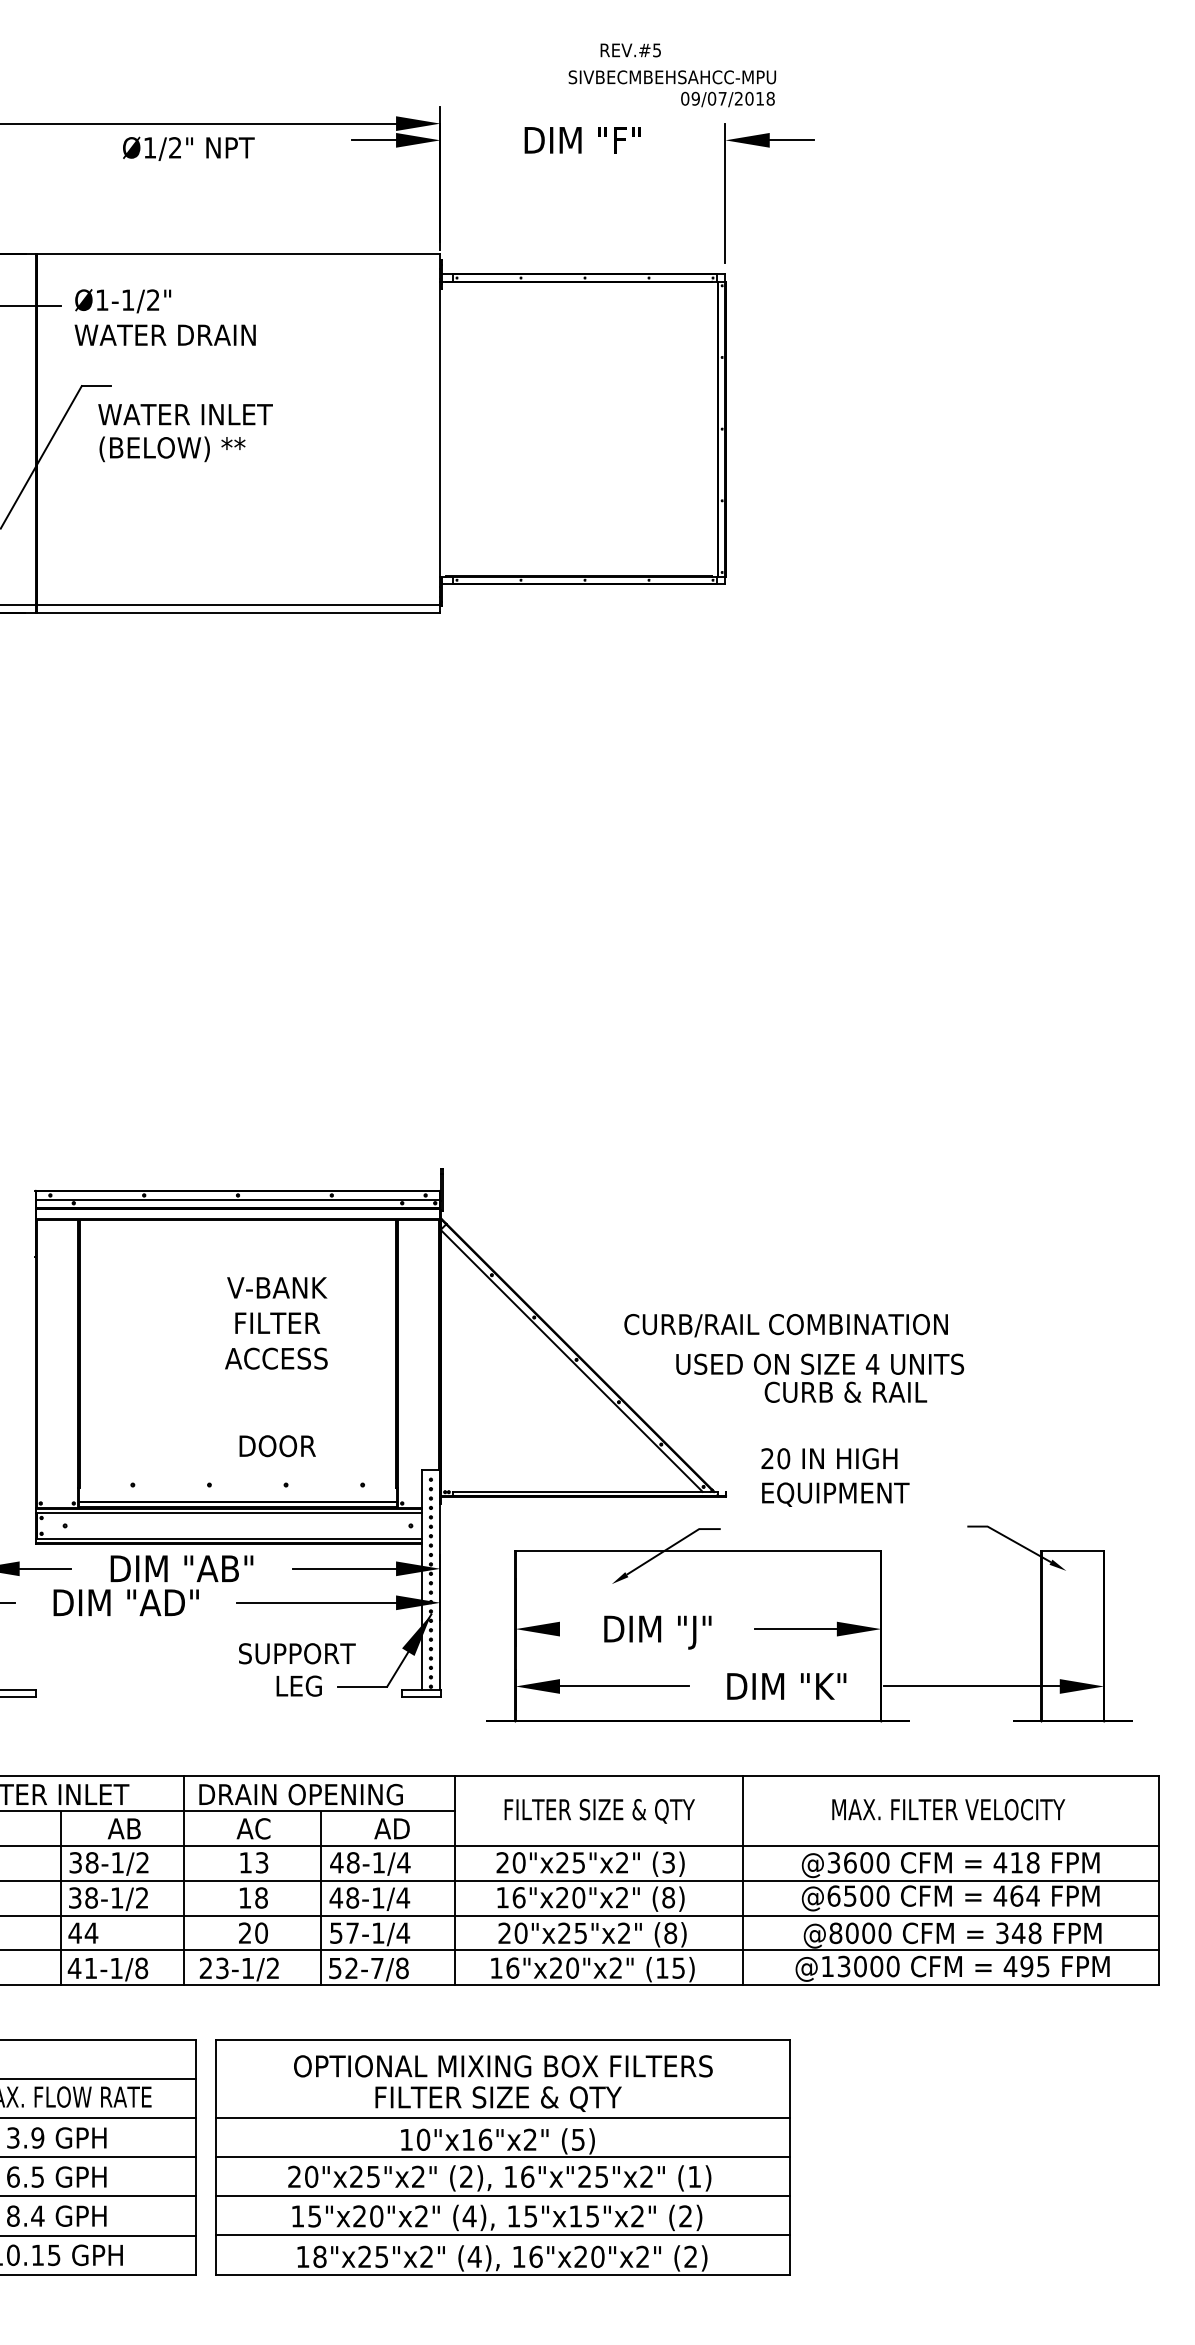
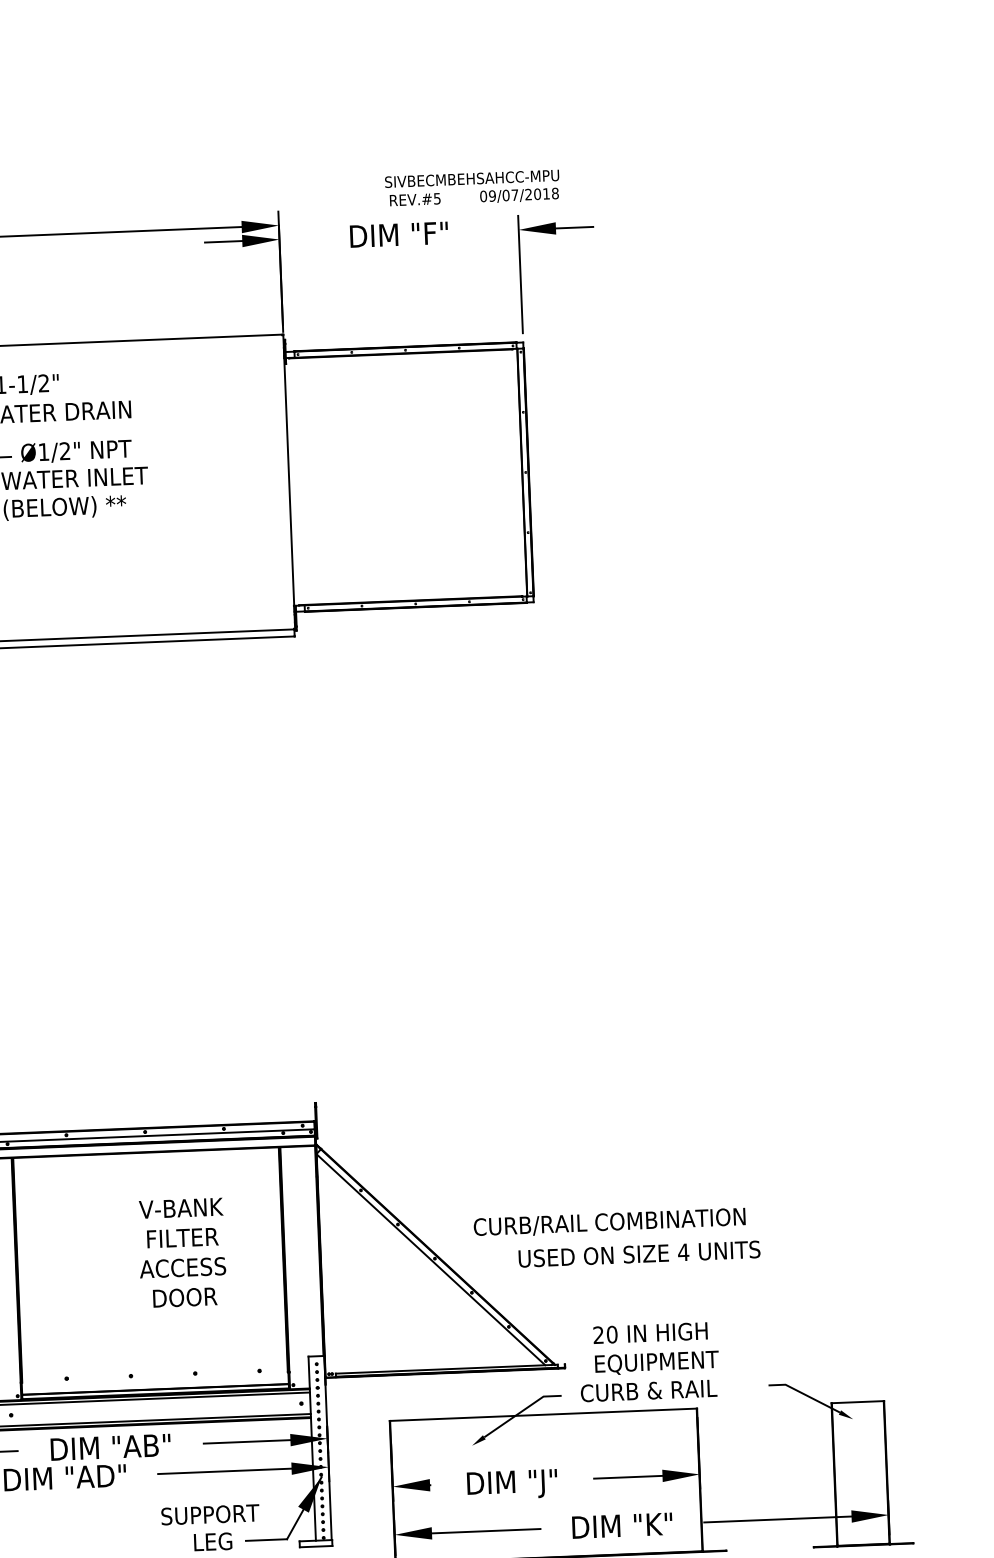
text: (630, 50) -> (415, 199), moved
text: (188, 148) -> (76, 451), moved
text: (845, 1391) -> (648, 1390), moved
text: (277, 1446) -> (185, 1297), moved

